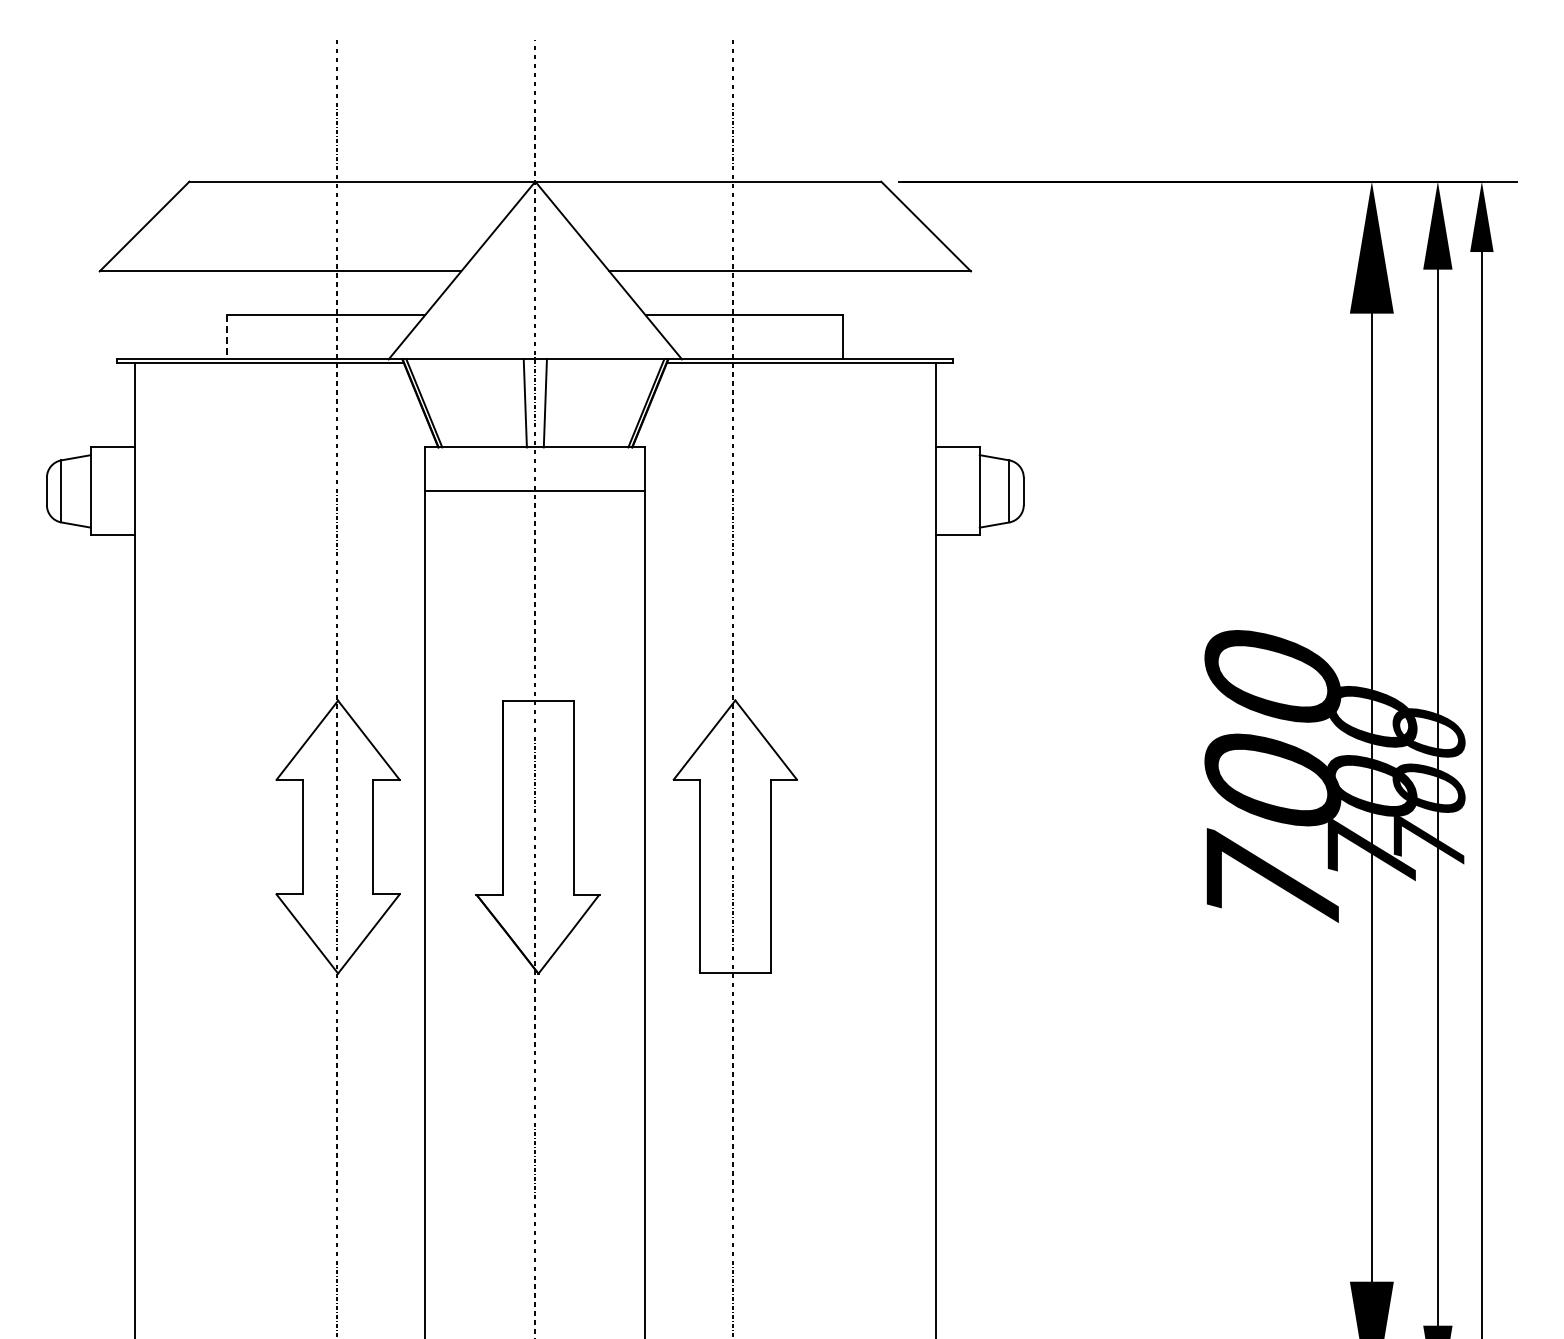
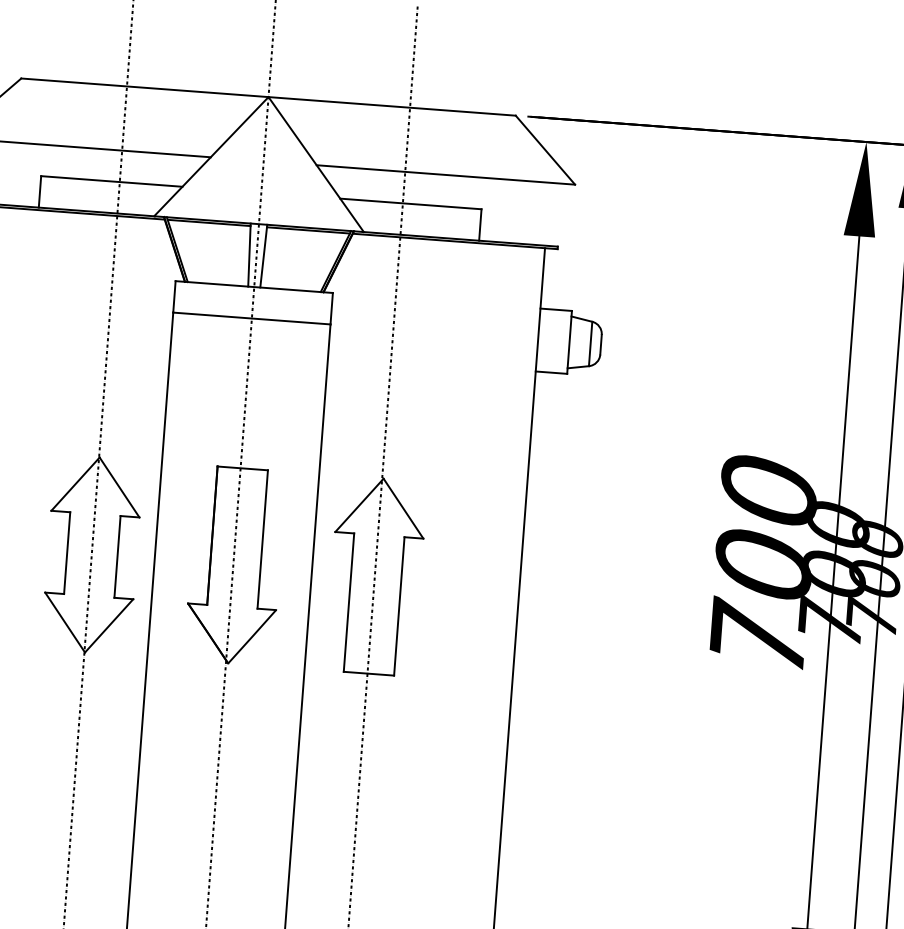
line: (227, 337) -> (40, 191), dashed -> solid
line: (465, 362) -> (208, 222), added
line: (604, 362) -> (308, 230), added

